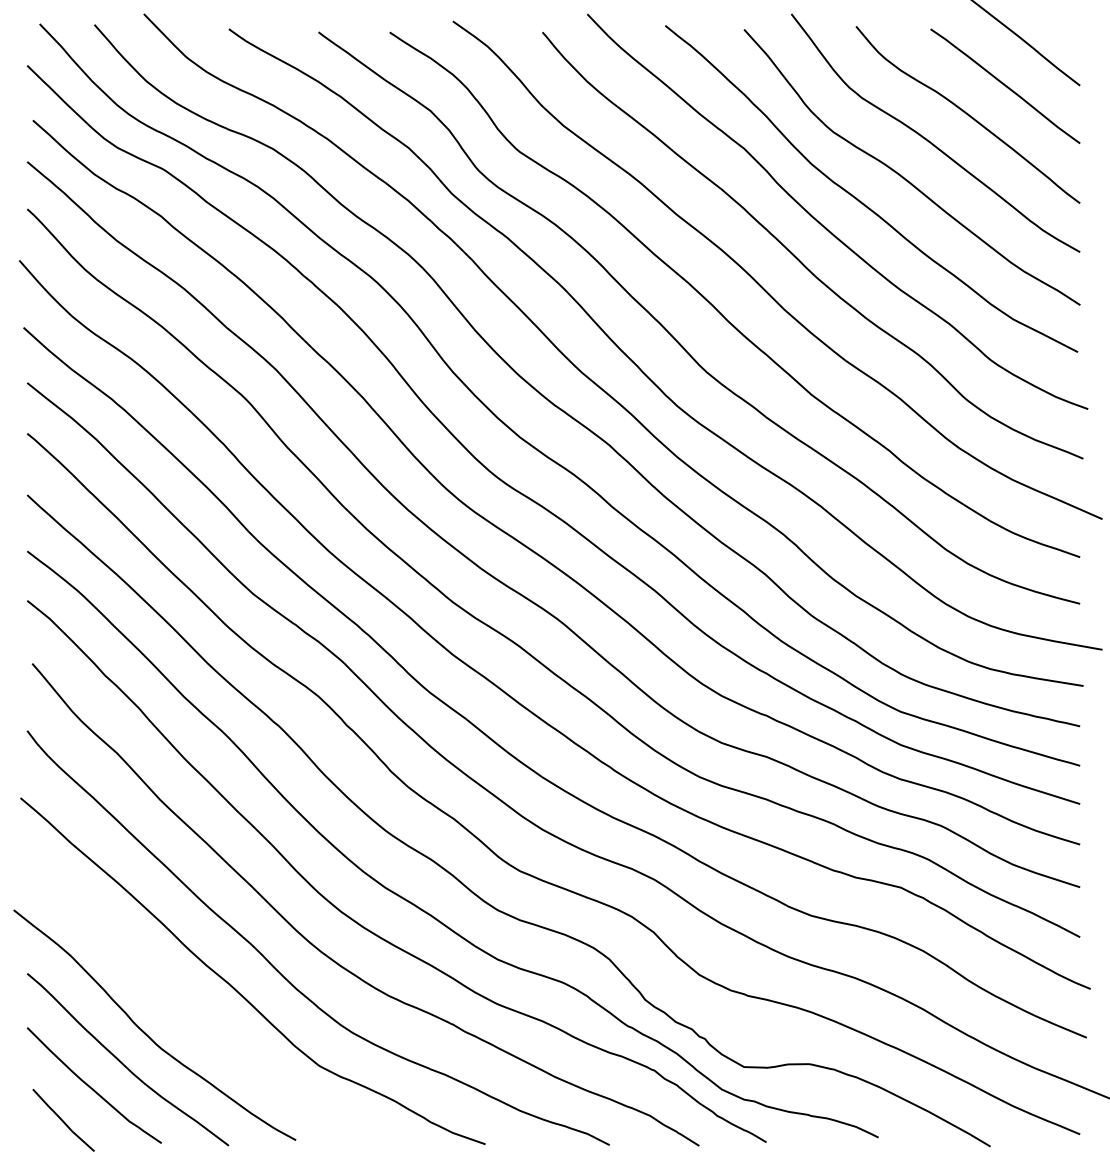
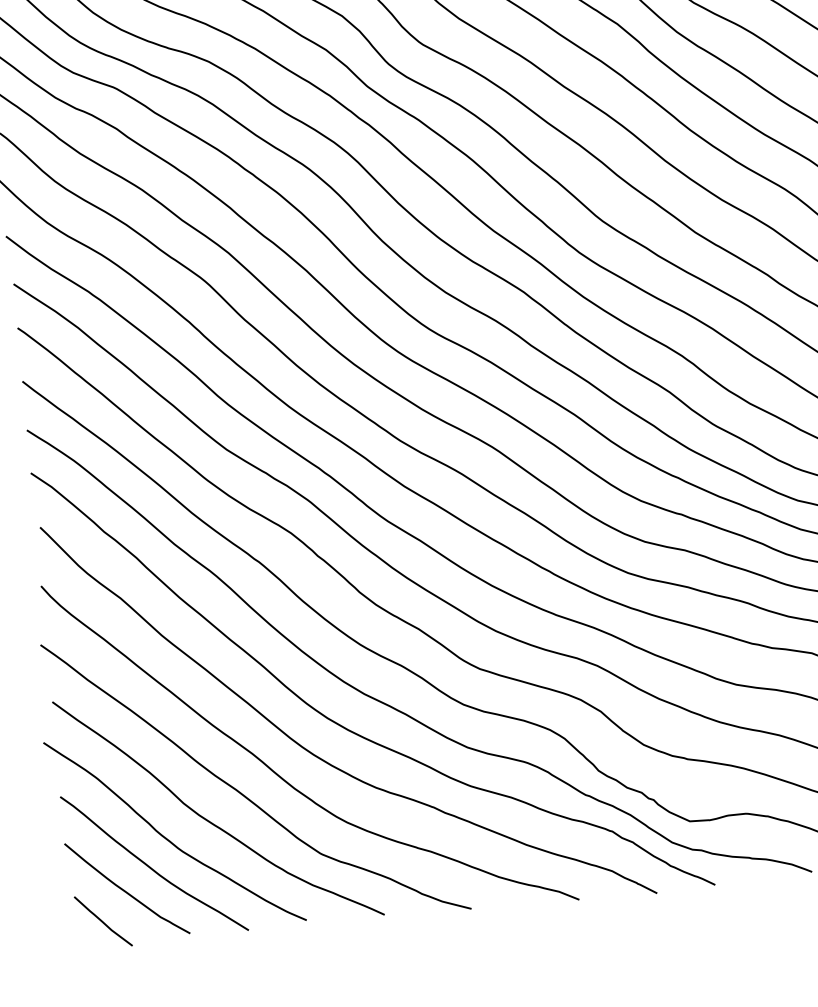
curve: (194, 1015) -> (208, 820), added

